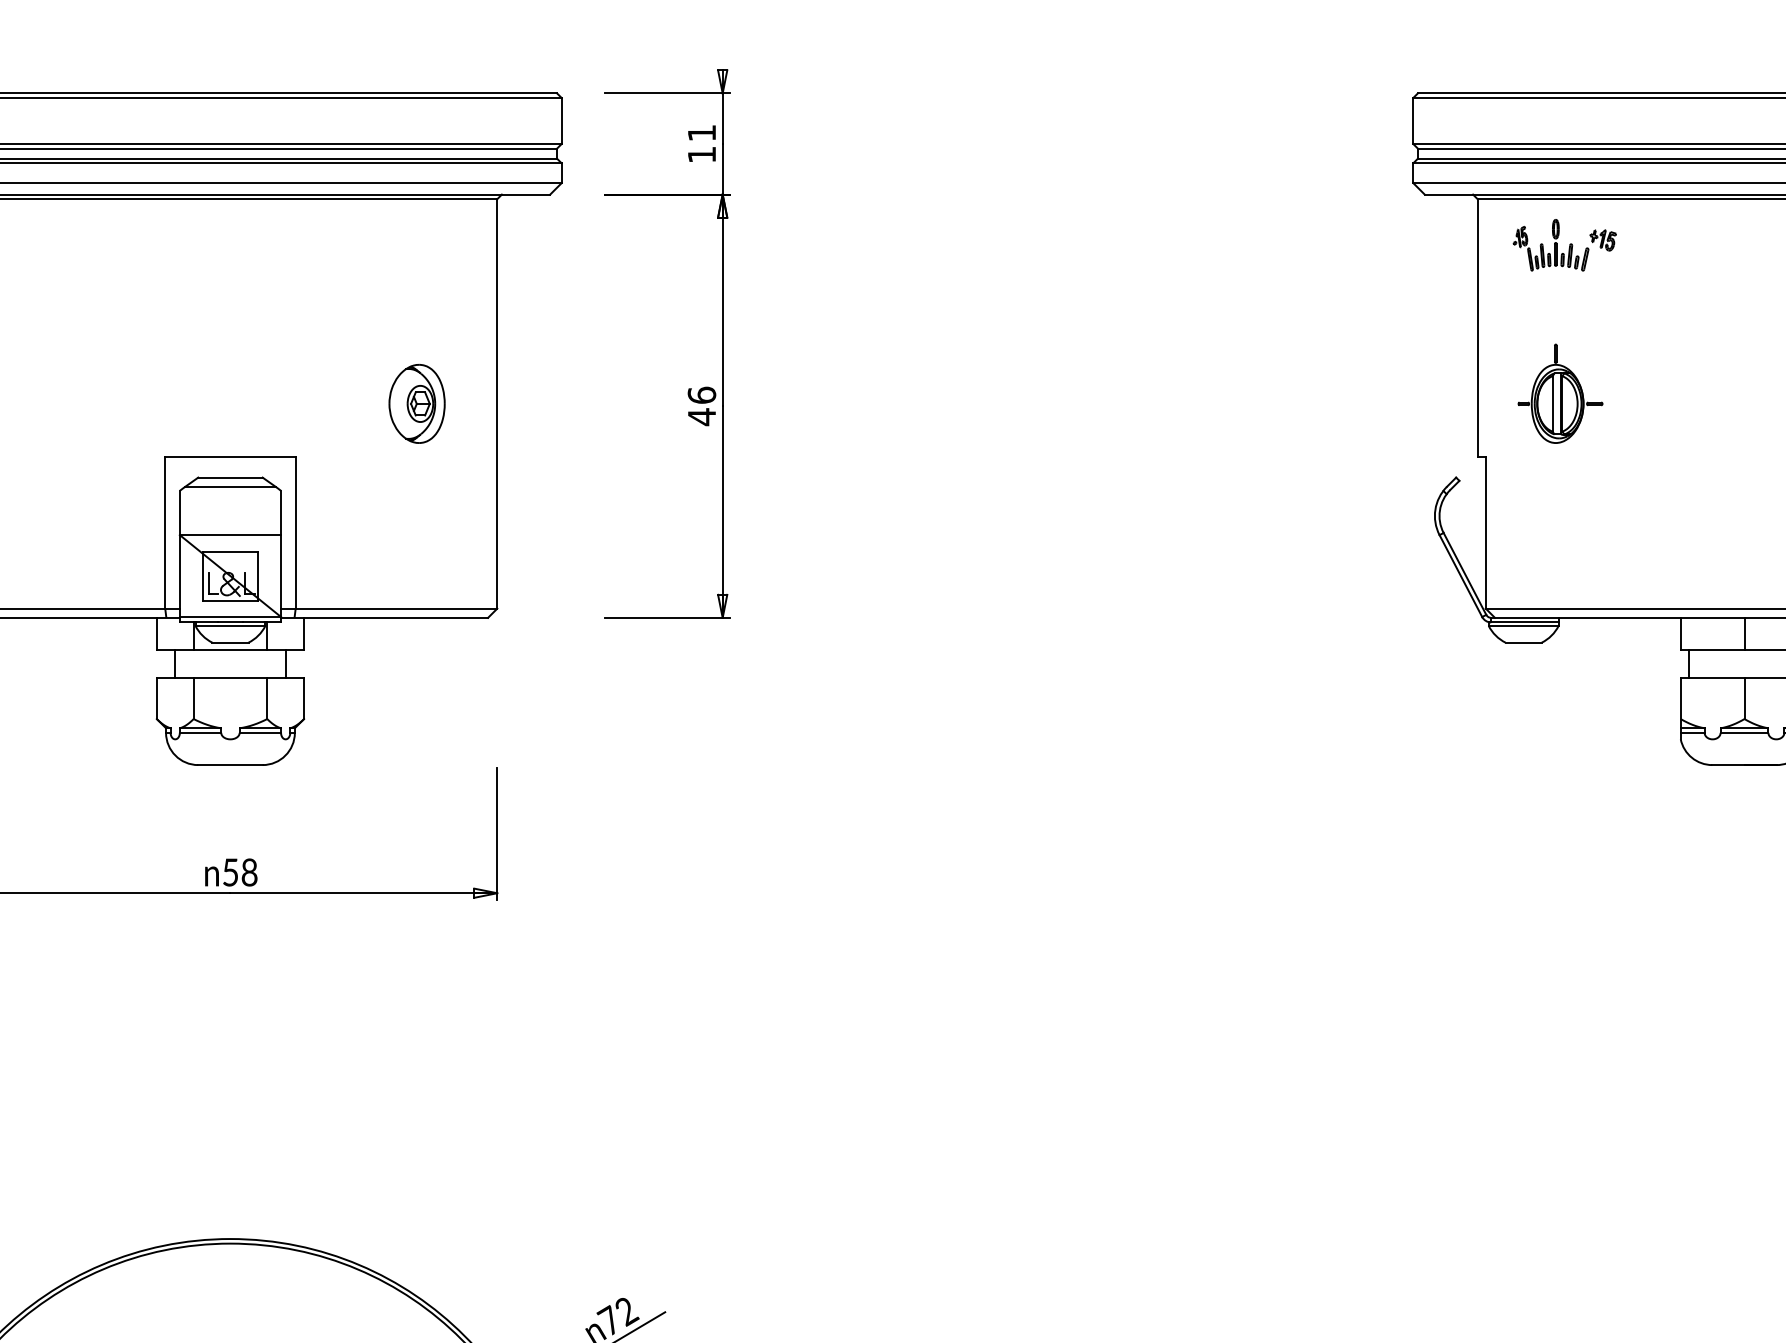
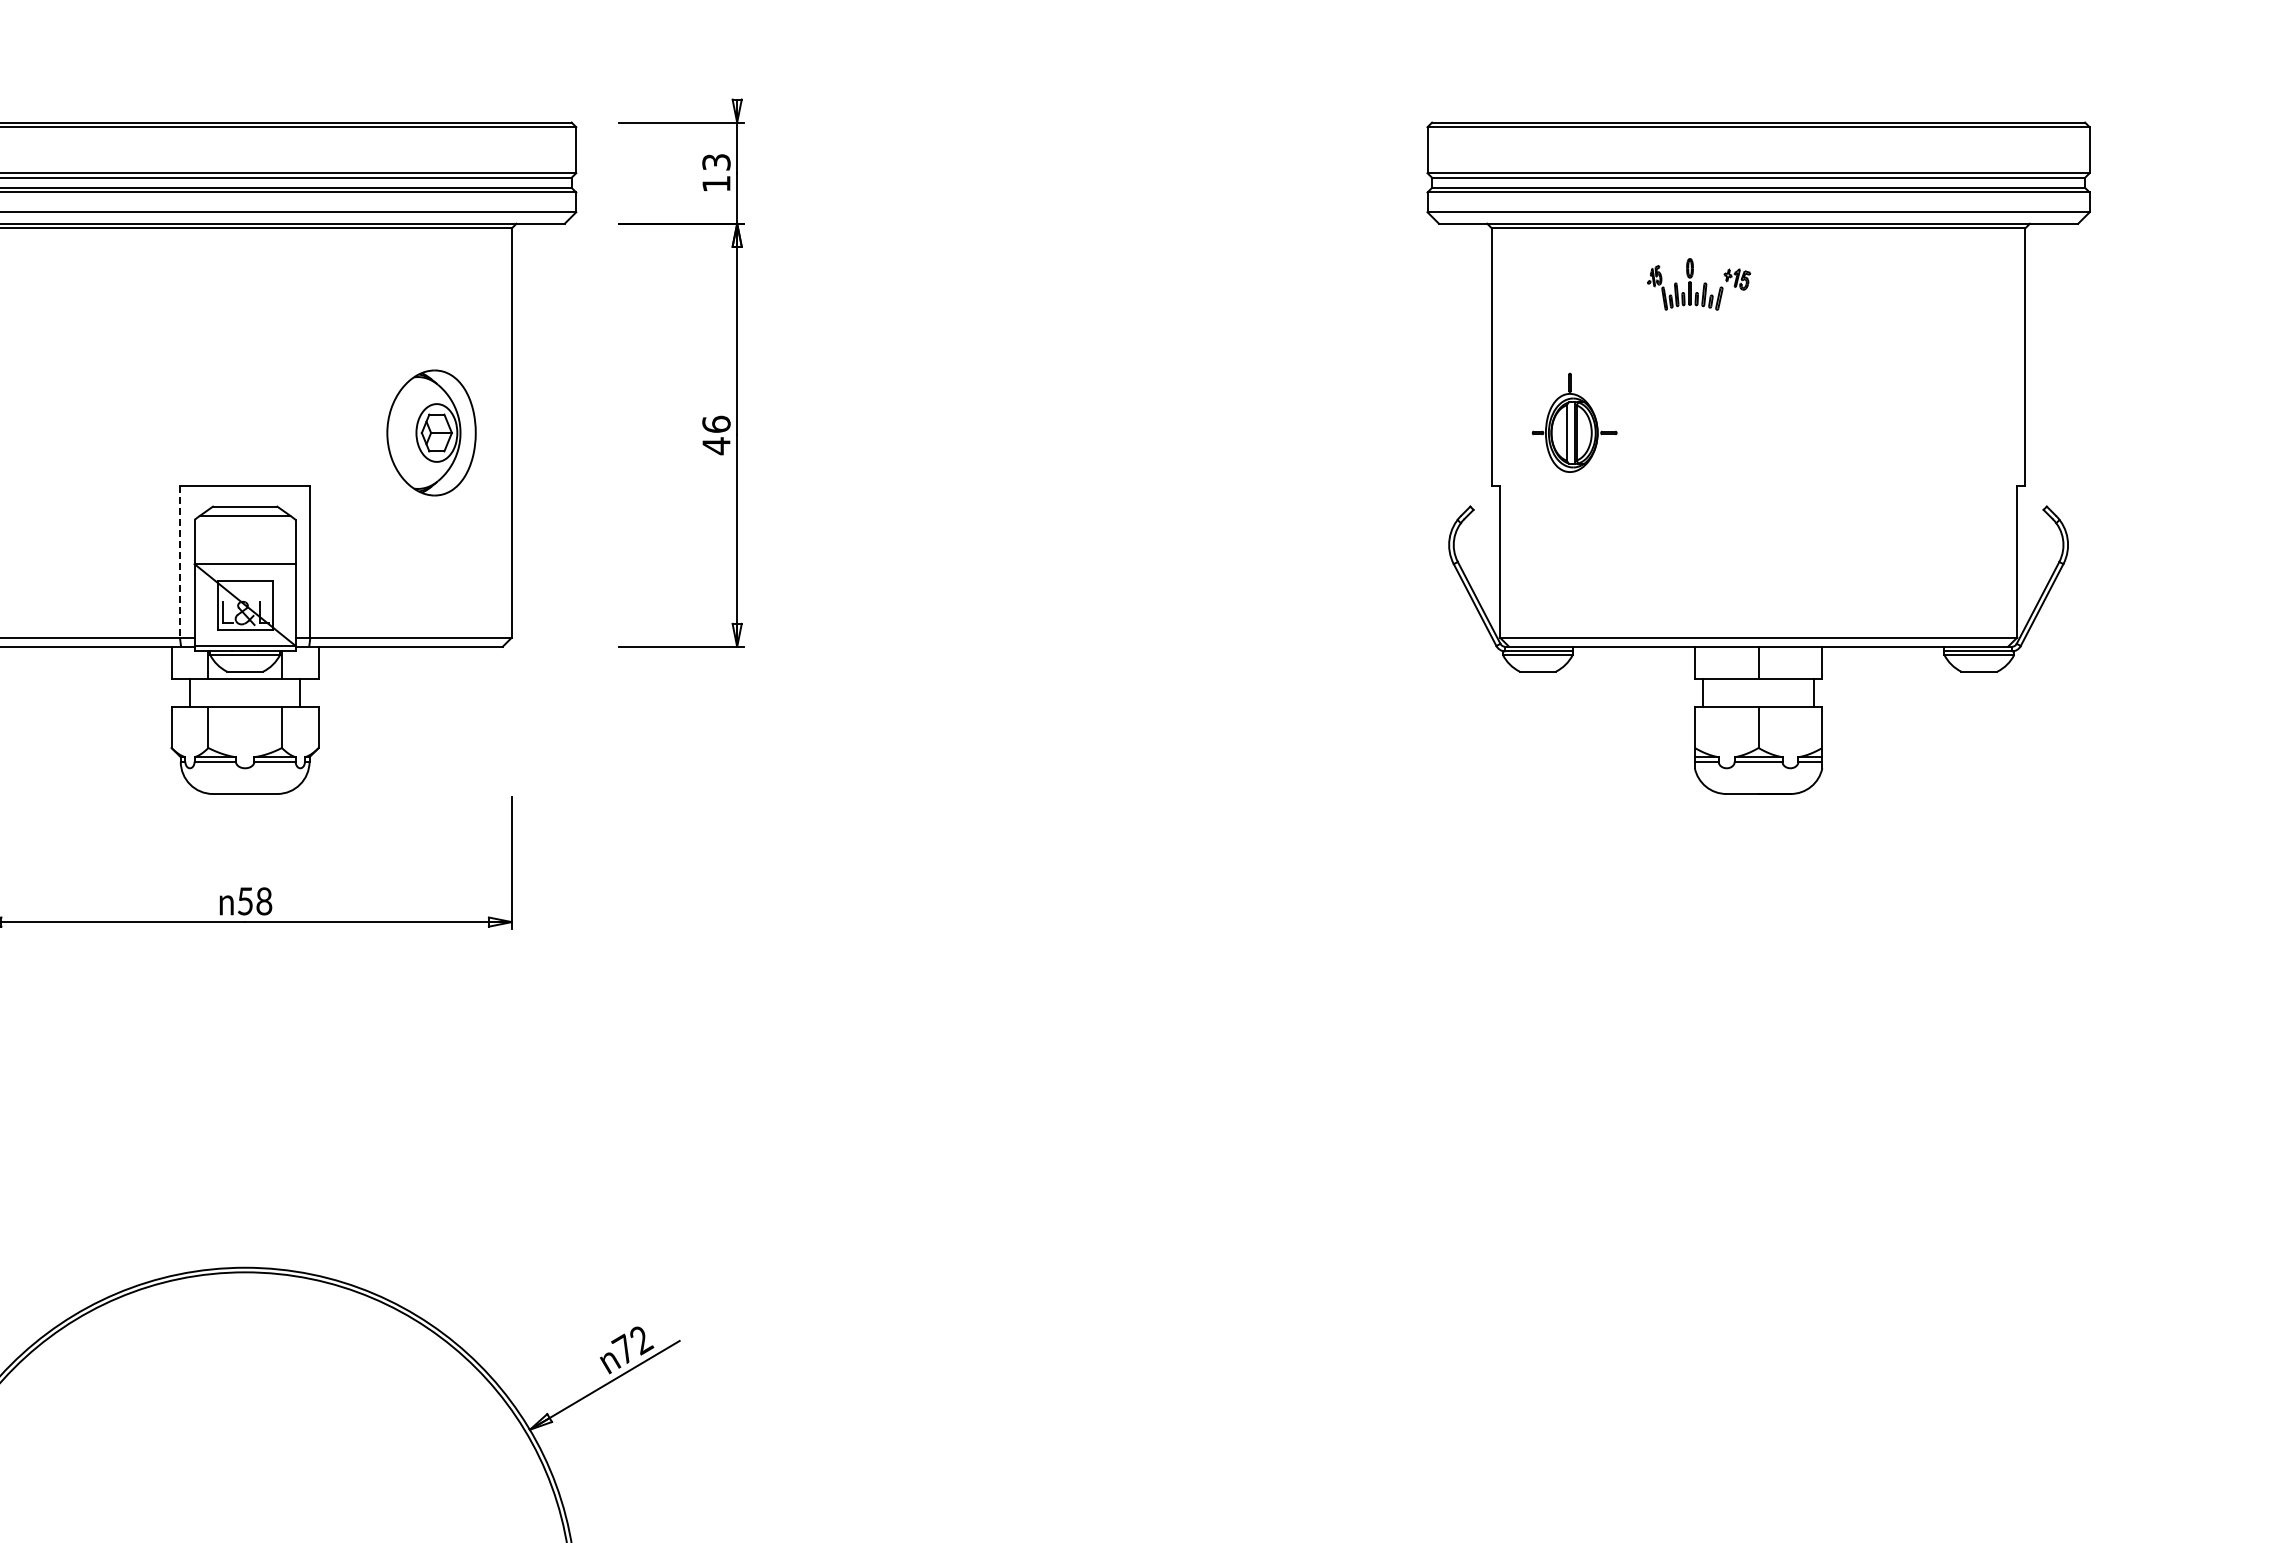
text: (701, 133) -> (716, 162), 11 -> 13
part: (1565, 245) -> (1699, 284), moved
part: (416, 403) -> (431, 432), size x1.6
line: (164, 532) -> (179, 561), solid -> dashed

